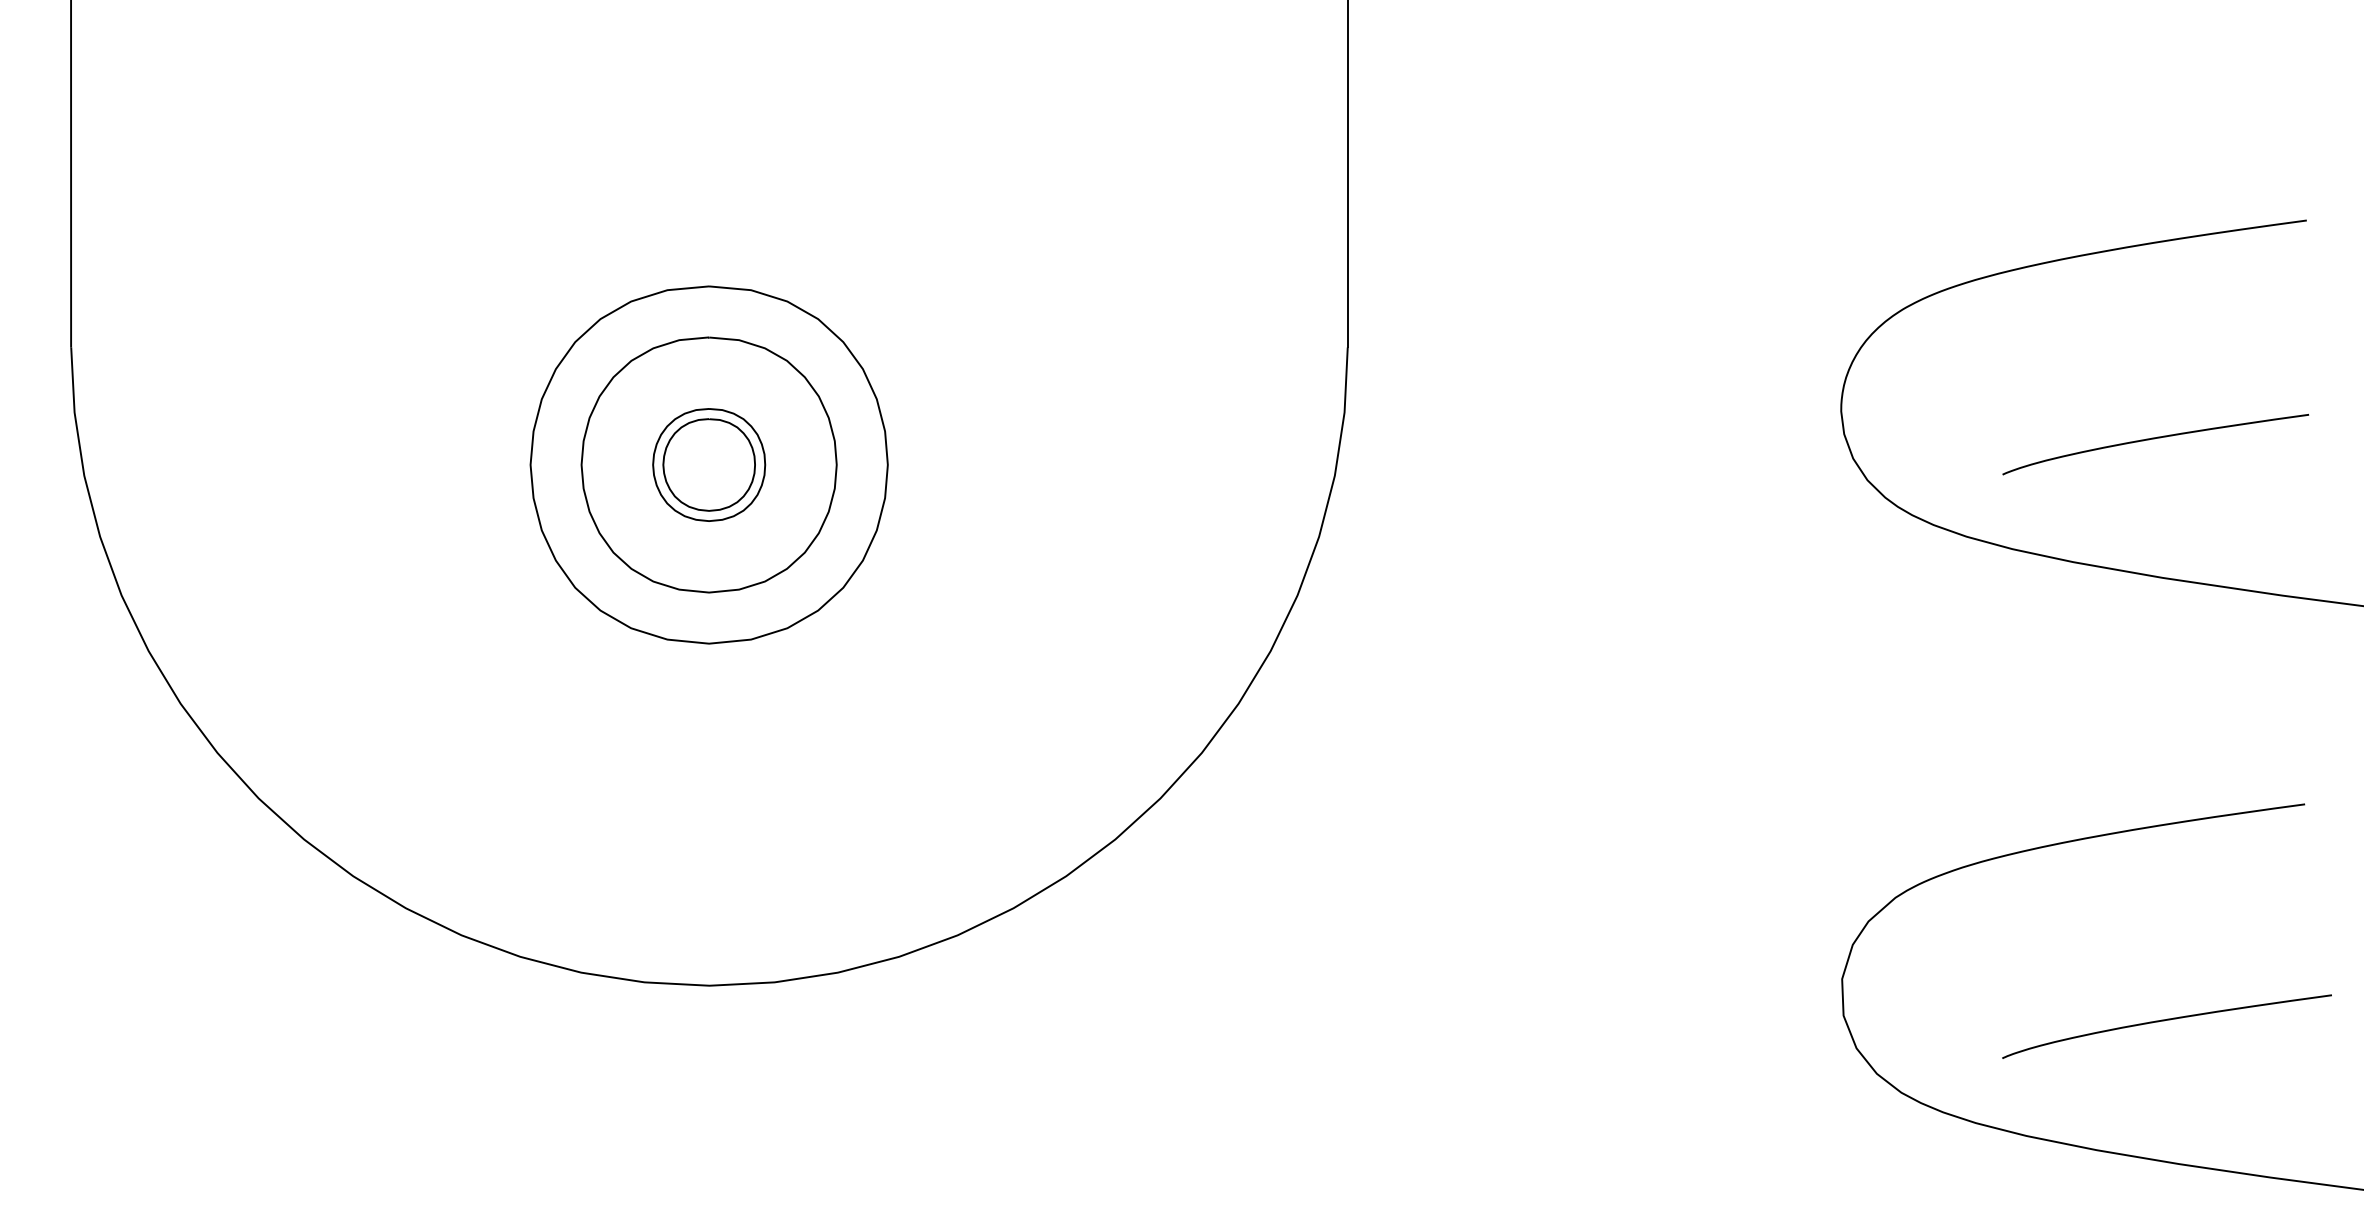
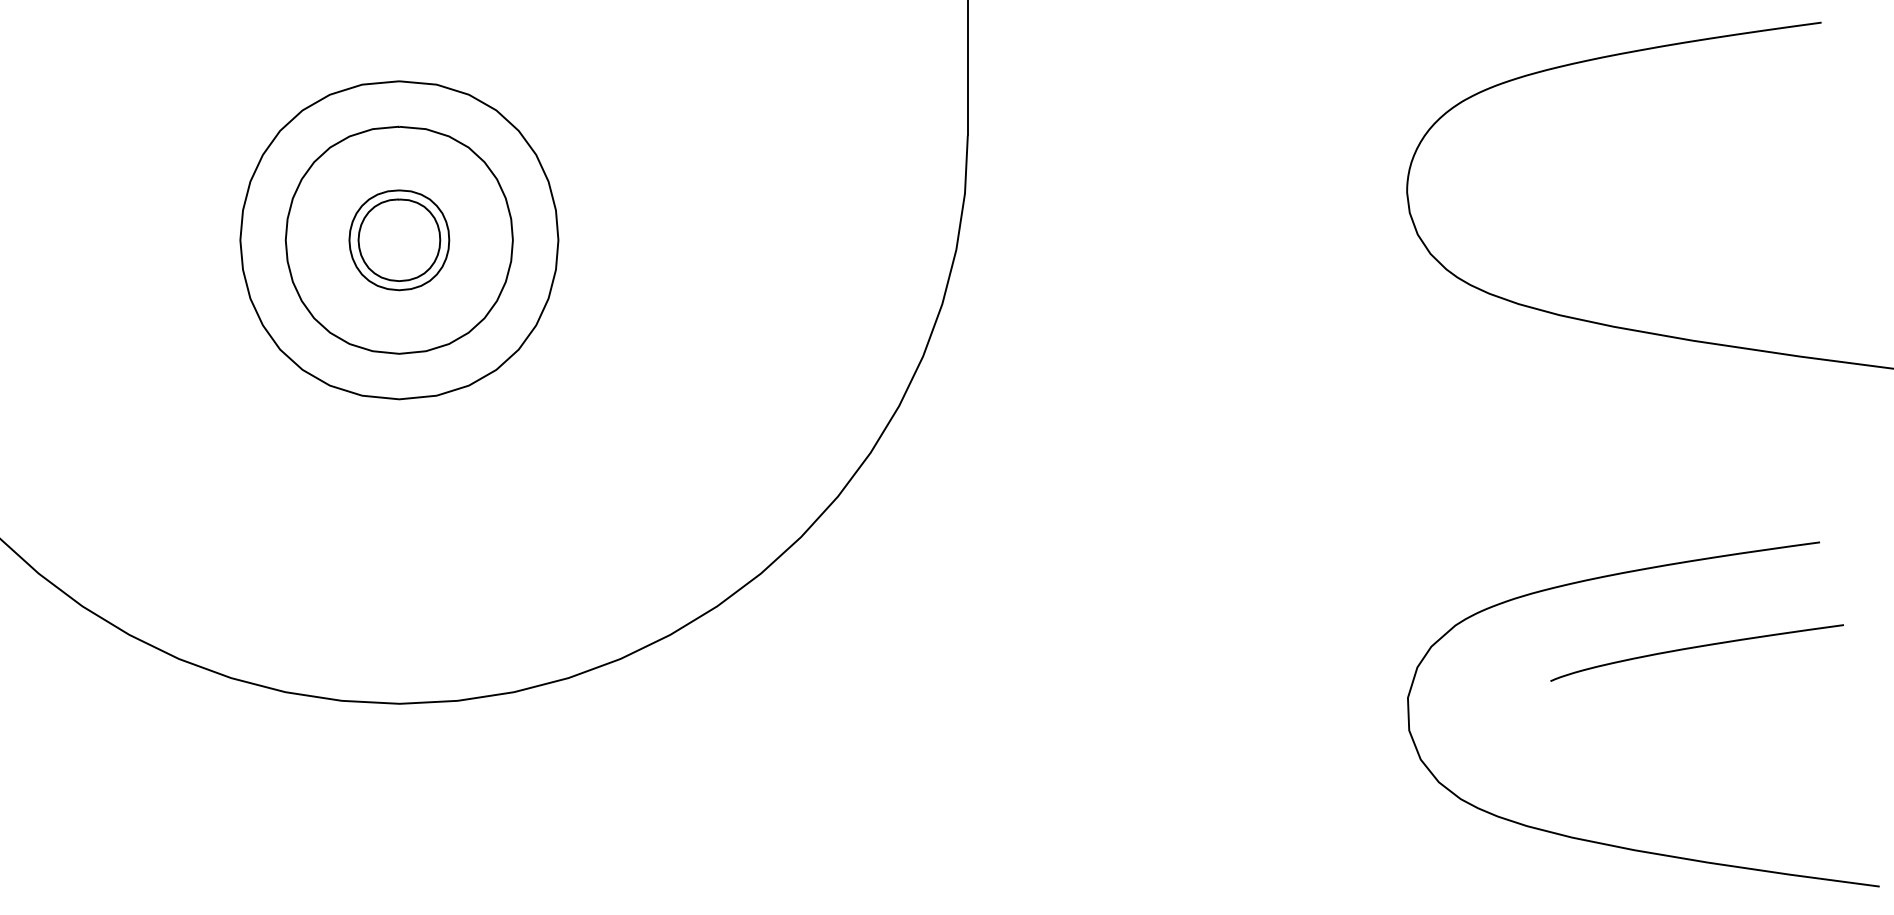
curve: (2154, 439) -> (1685, 217), removed
curve: (2164, 1021) -> (1694, 648), moved

